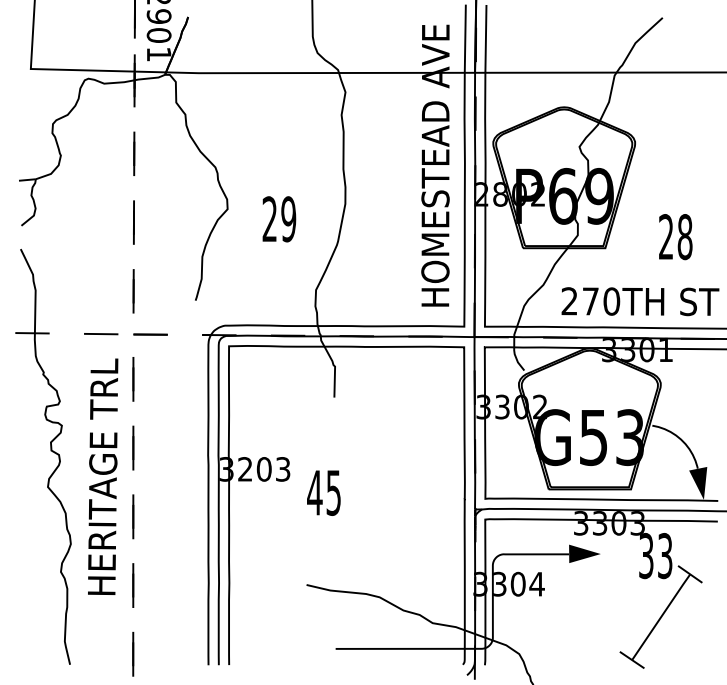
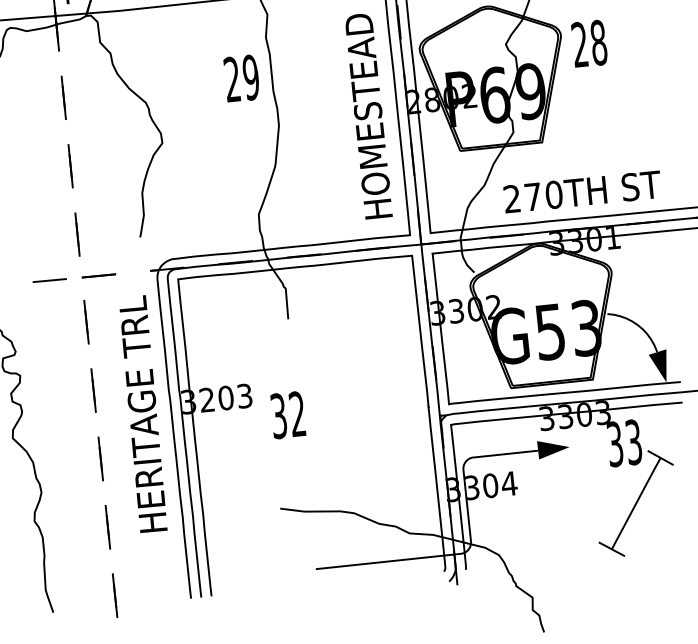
text: (279, 219) -> (242, 78), moved
text: (675, 237) -> (589, 44), moved
text: (103, 476) -> (143, 413), moved
text: (323, 492) -> (287, 414), 45 -> 32

